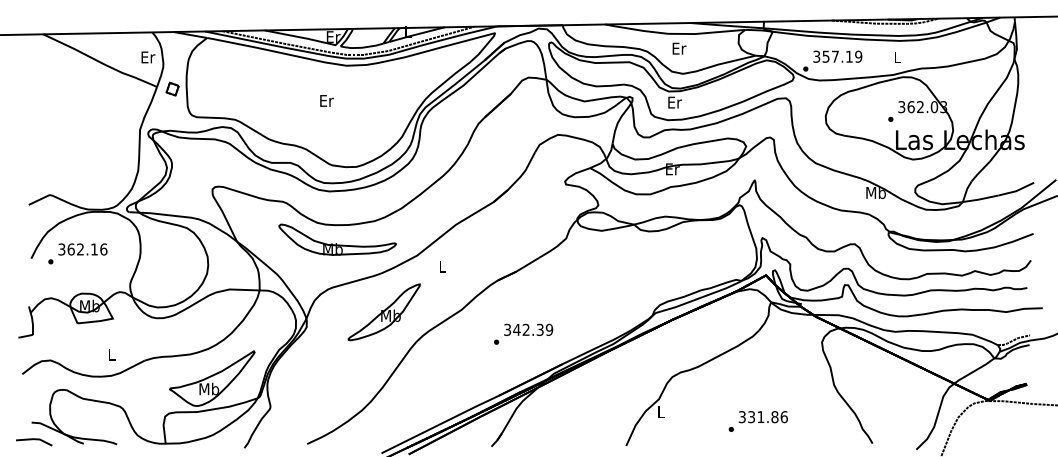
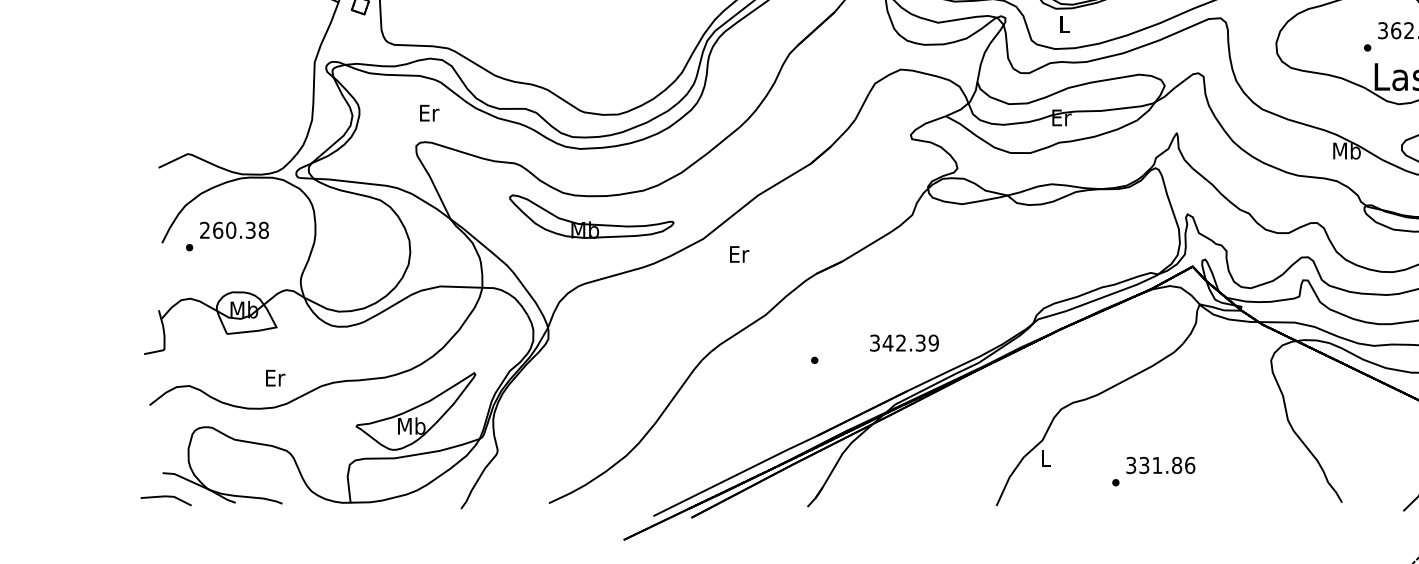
text: (326, 100) -> (428, 112), moved
text: (675, 102) -> (1065, 24), Er -> L
text: (82, 249) -> (233, 230), 362.16 -> 260.38
text: (442, 266) -> (738, 254), L -> Er
part: (383, 312) -> (656, 318), removed
text: (528, 329) -> (904, 342), moved
text: (112, 354) -> (276, 377), L -> Er
text: (757, 421) -> (1152, 471), moved

